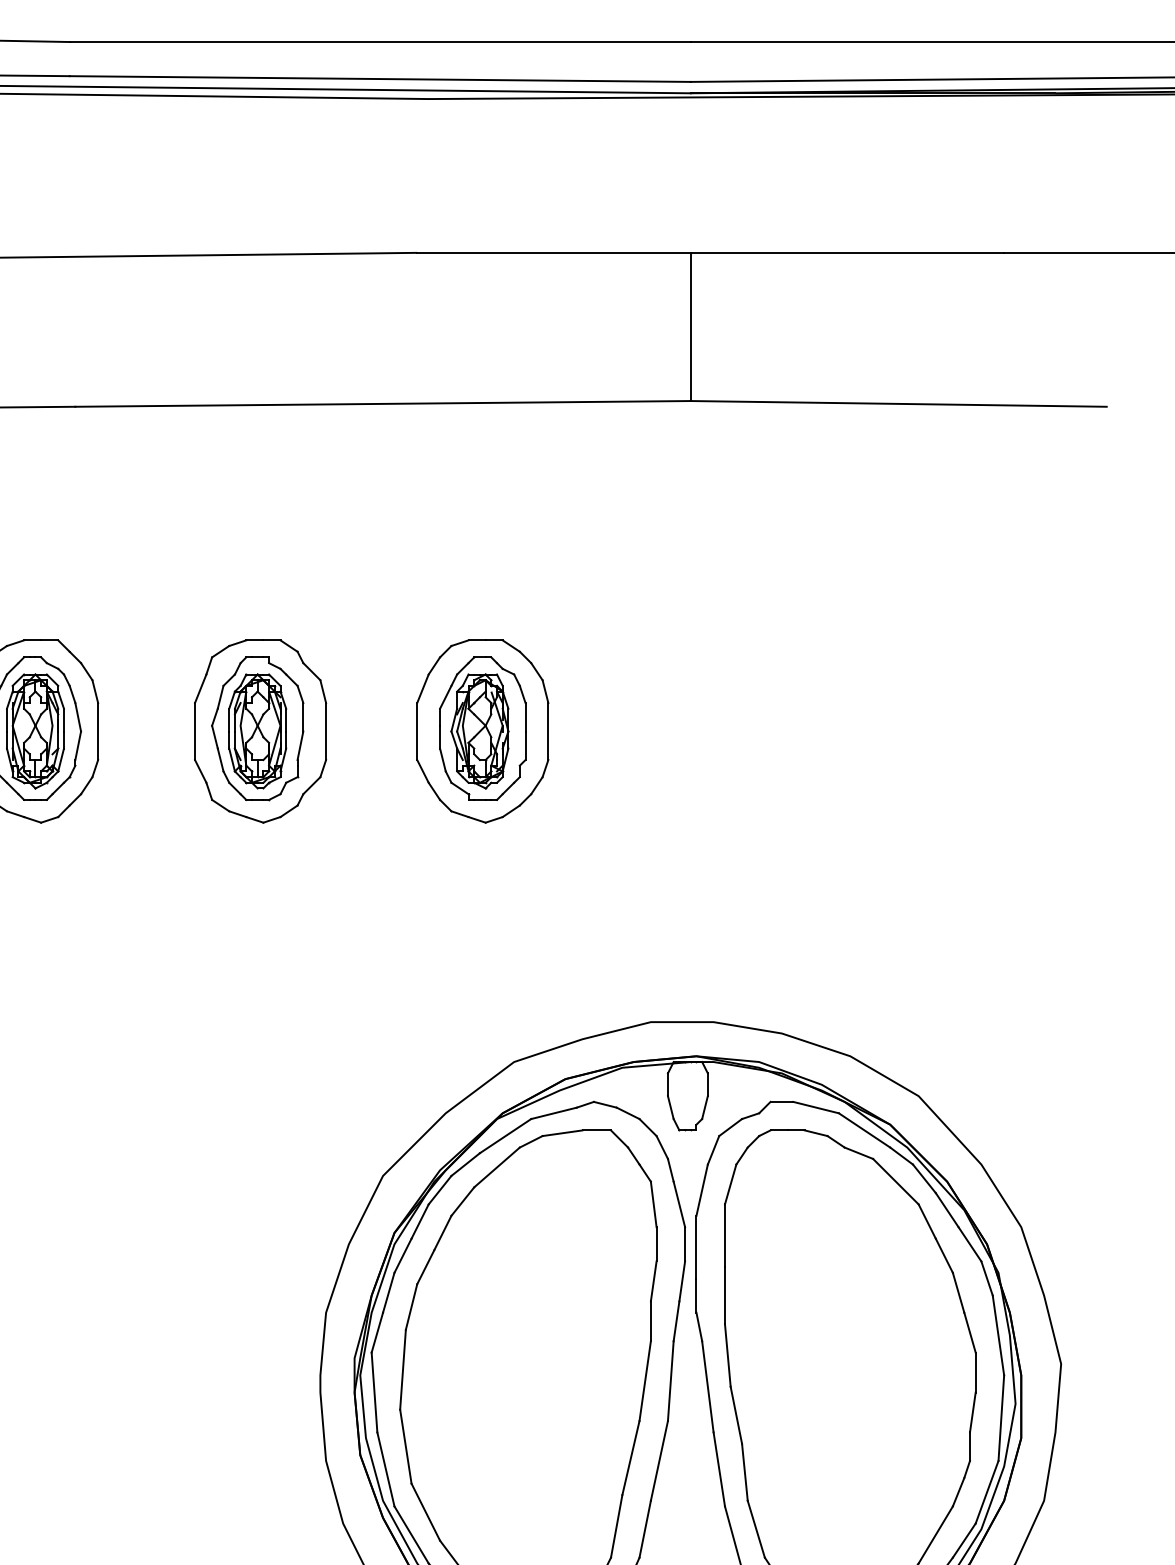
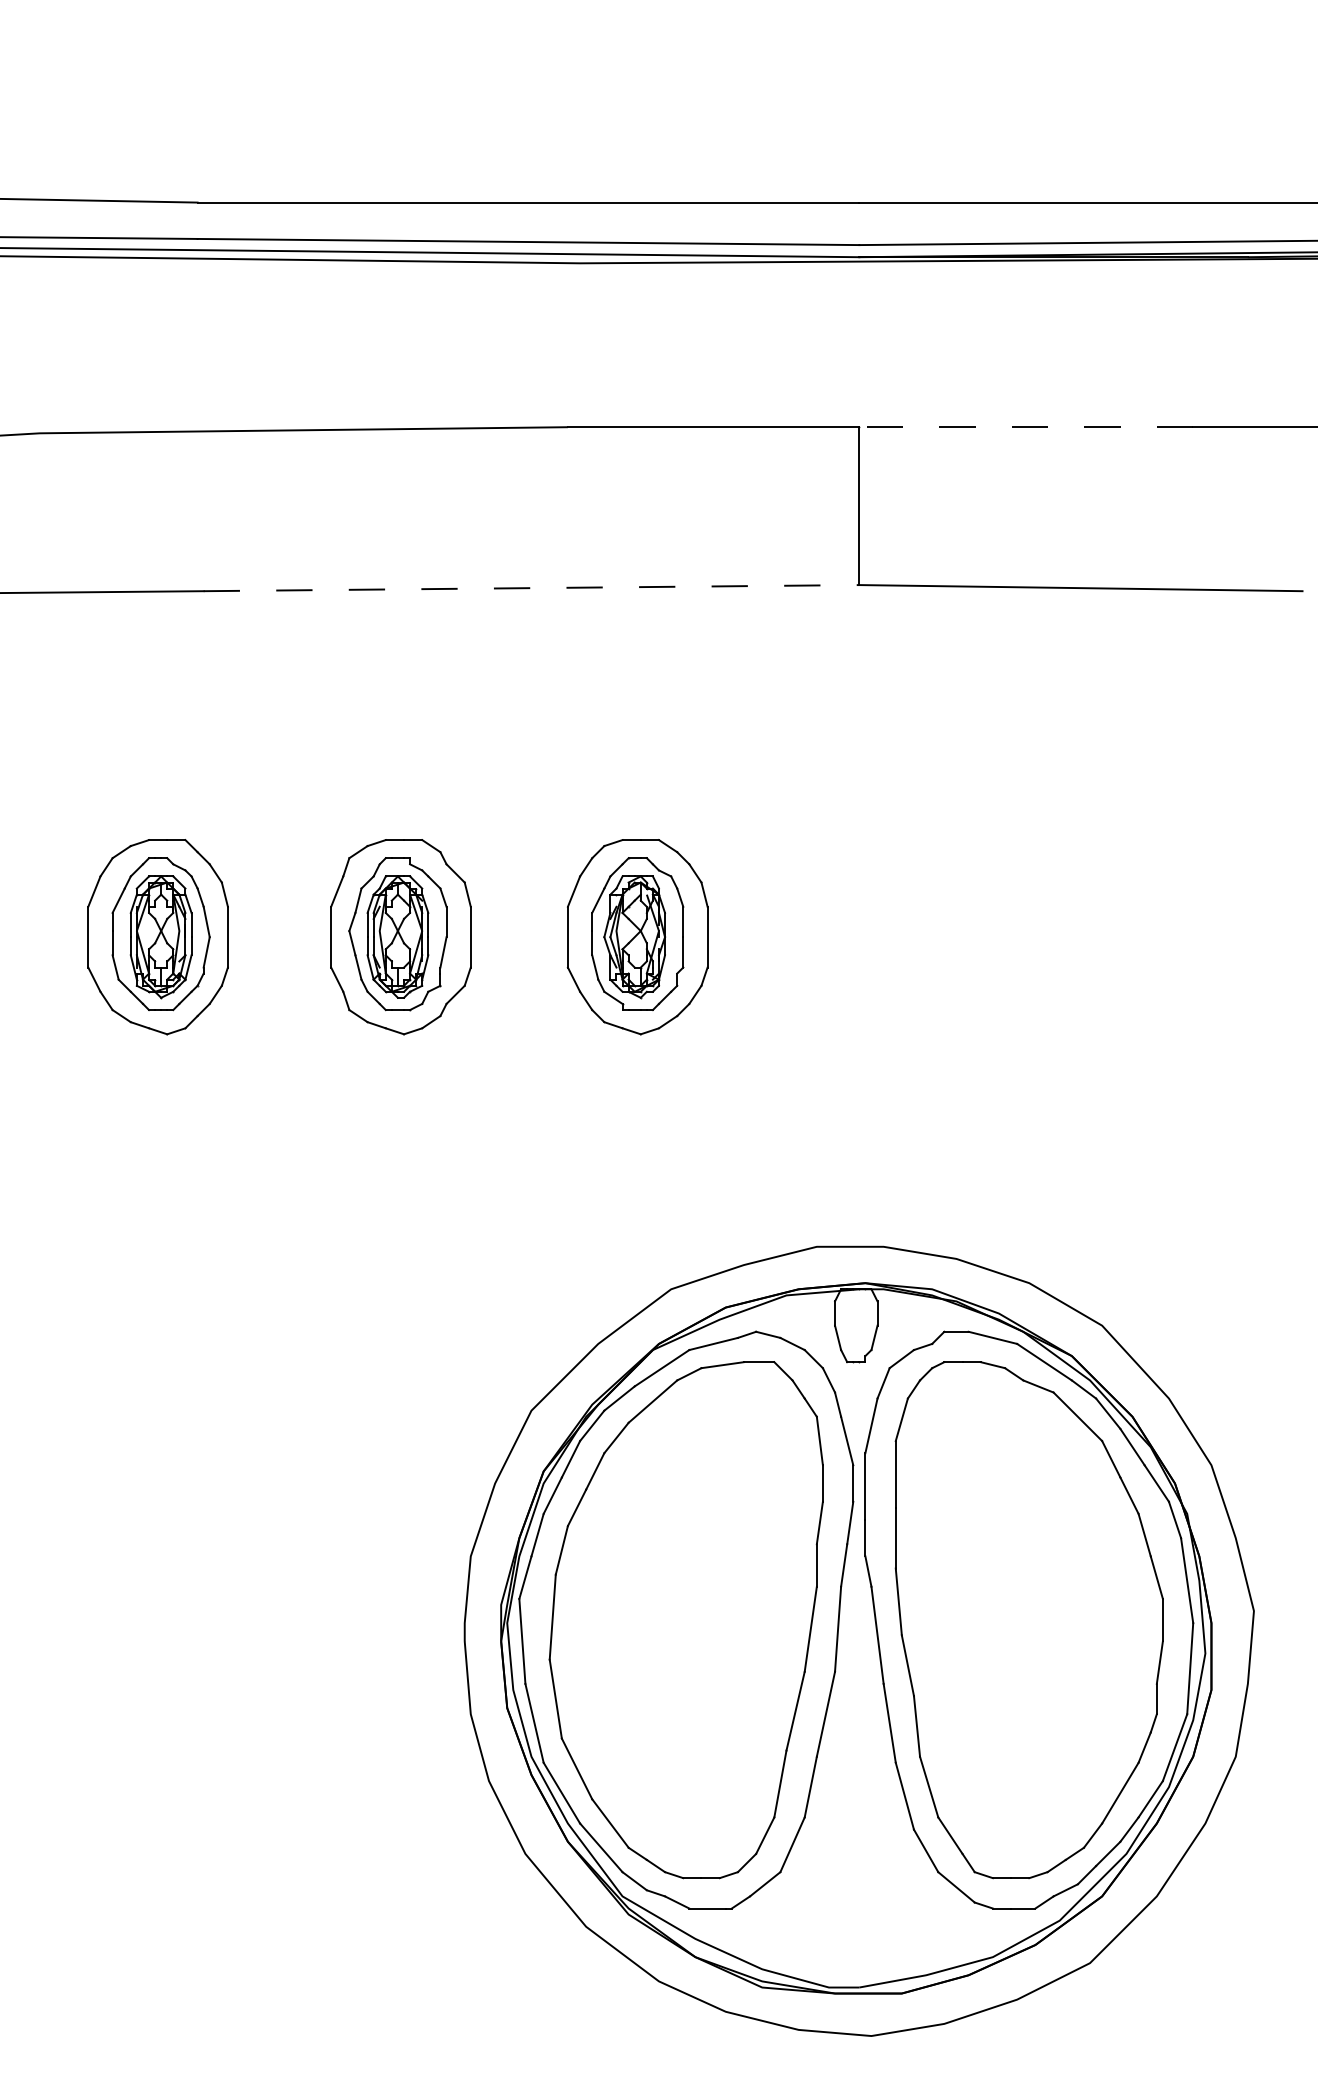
line: (847, 253) -> (1026, 427), solid -> dashed
line: (383, 404) -> (531, 588), solid -> dashed

